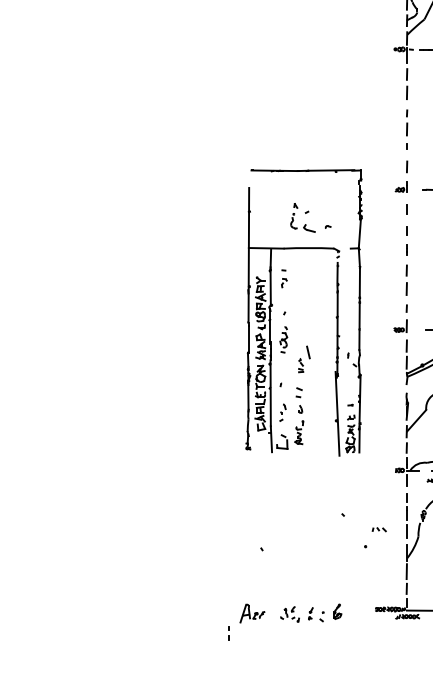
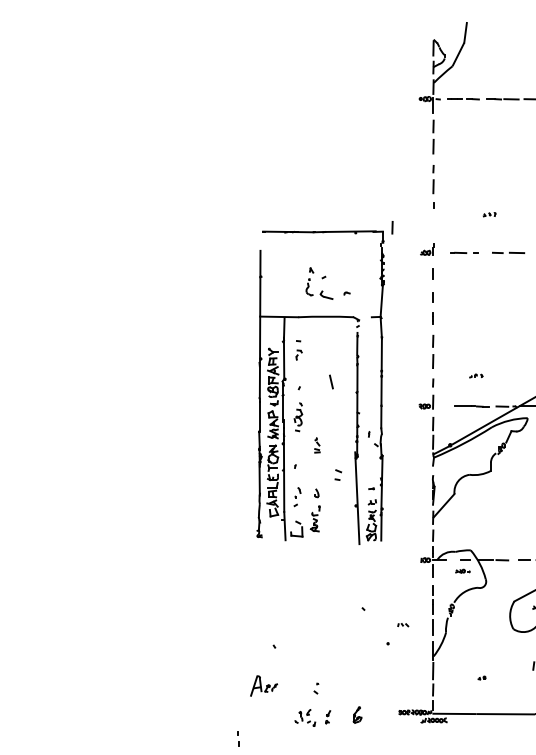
line: (407, 166) -> (392, 227), moved
line: (308, 351) -> (331, 381), moved
part: (299, 392) -> (338, 474), moved
part: (379, 529) -> (403, 624), size x0.7
part: (252, 613) -> (264, 685), moved
part: (322, 616) -> (316, 688), moved

